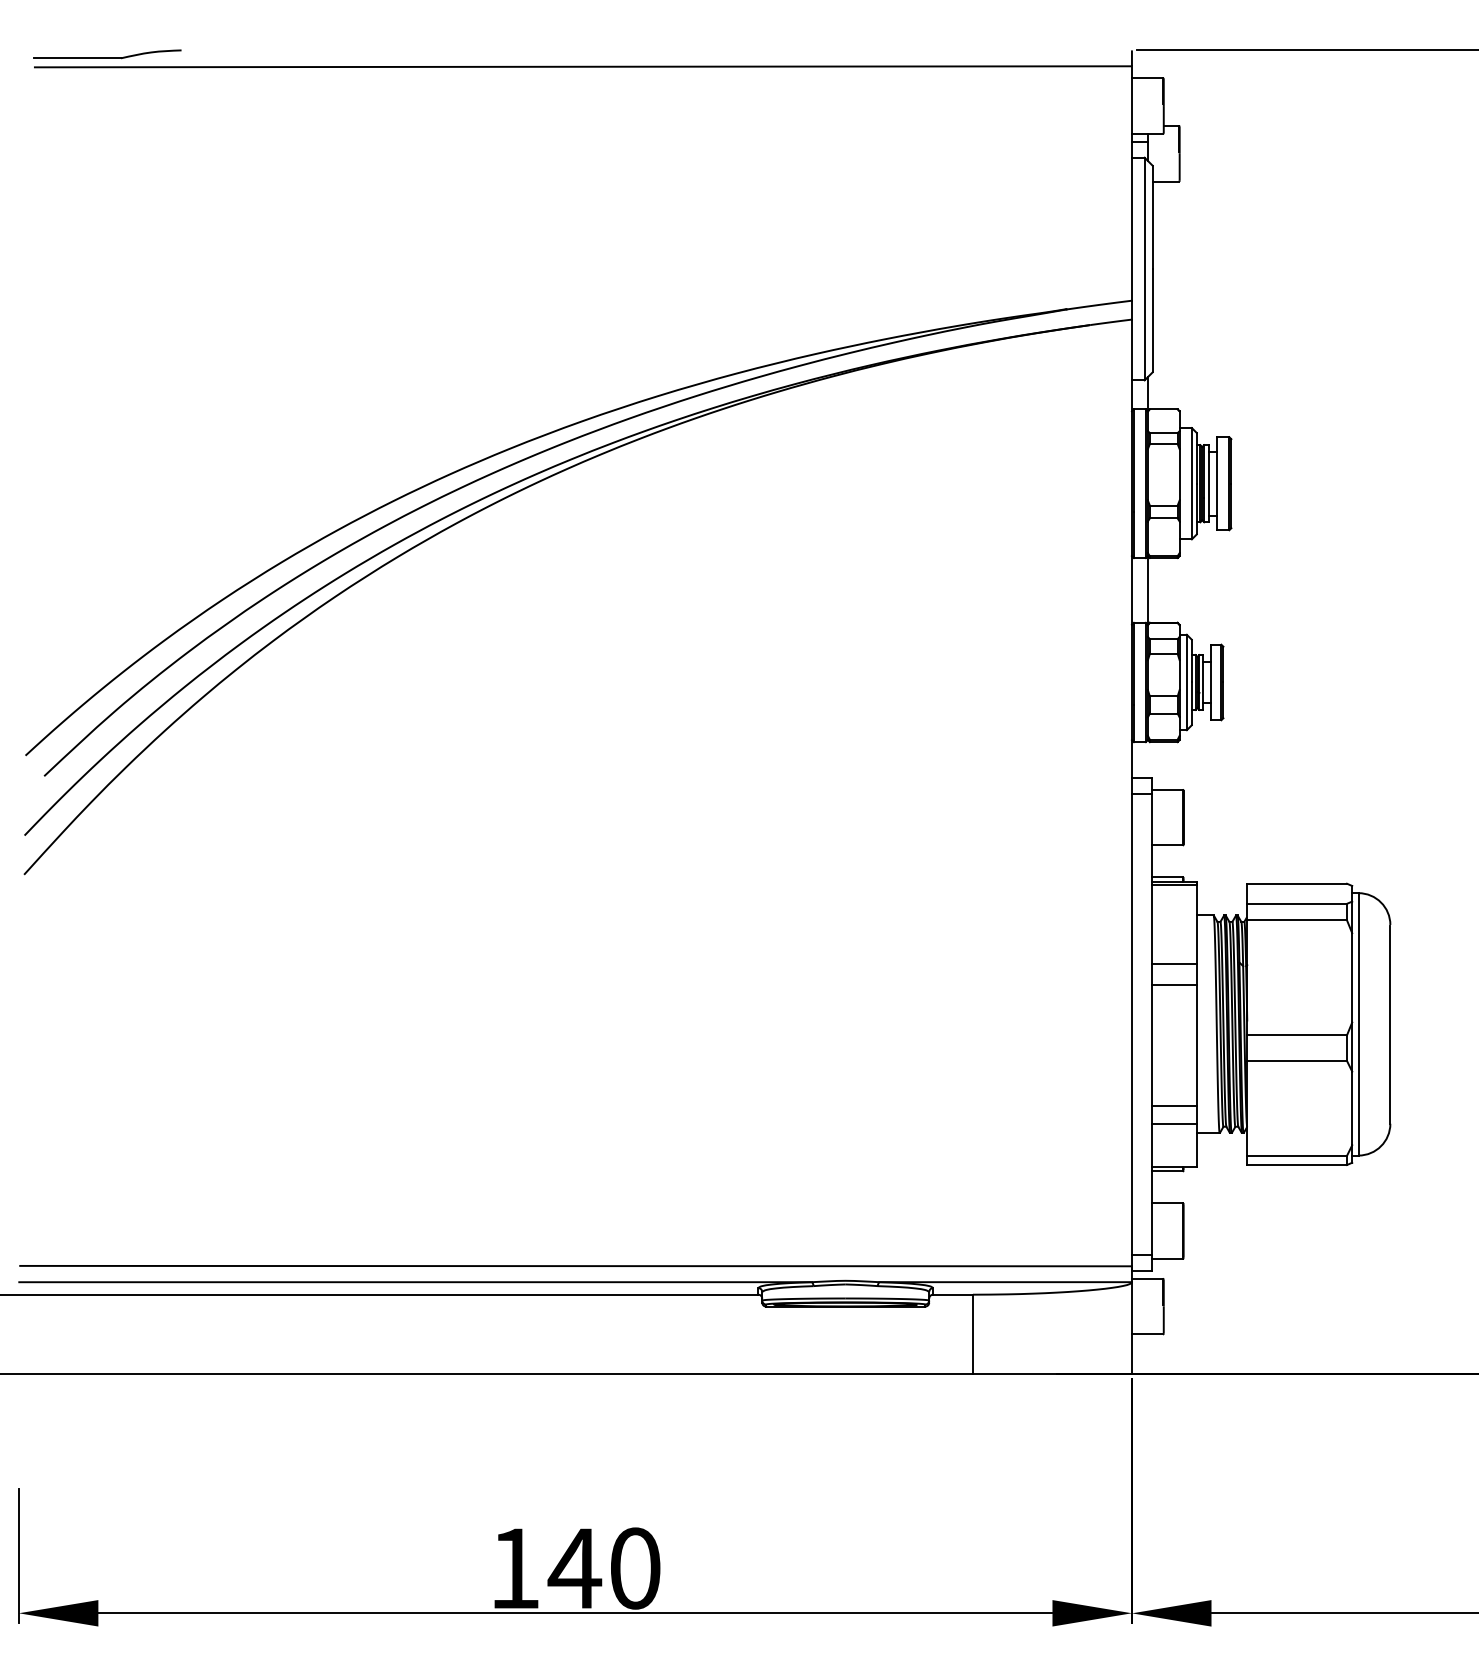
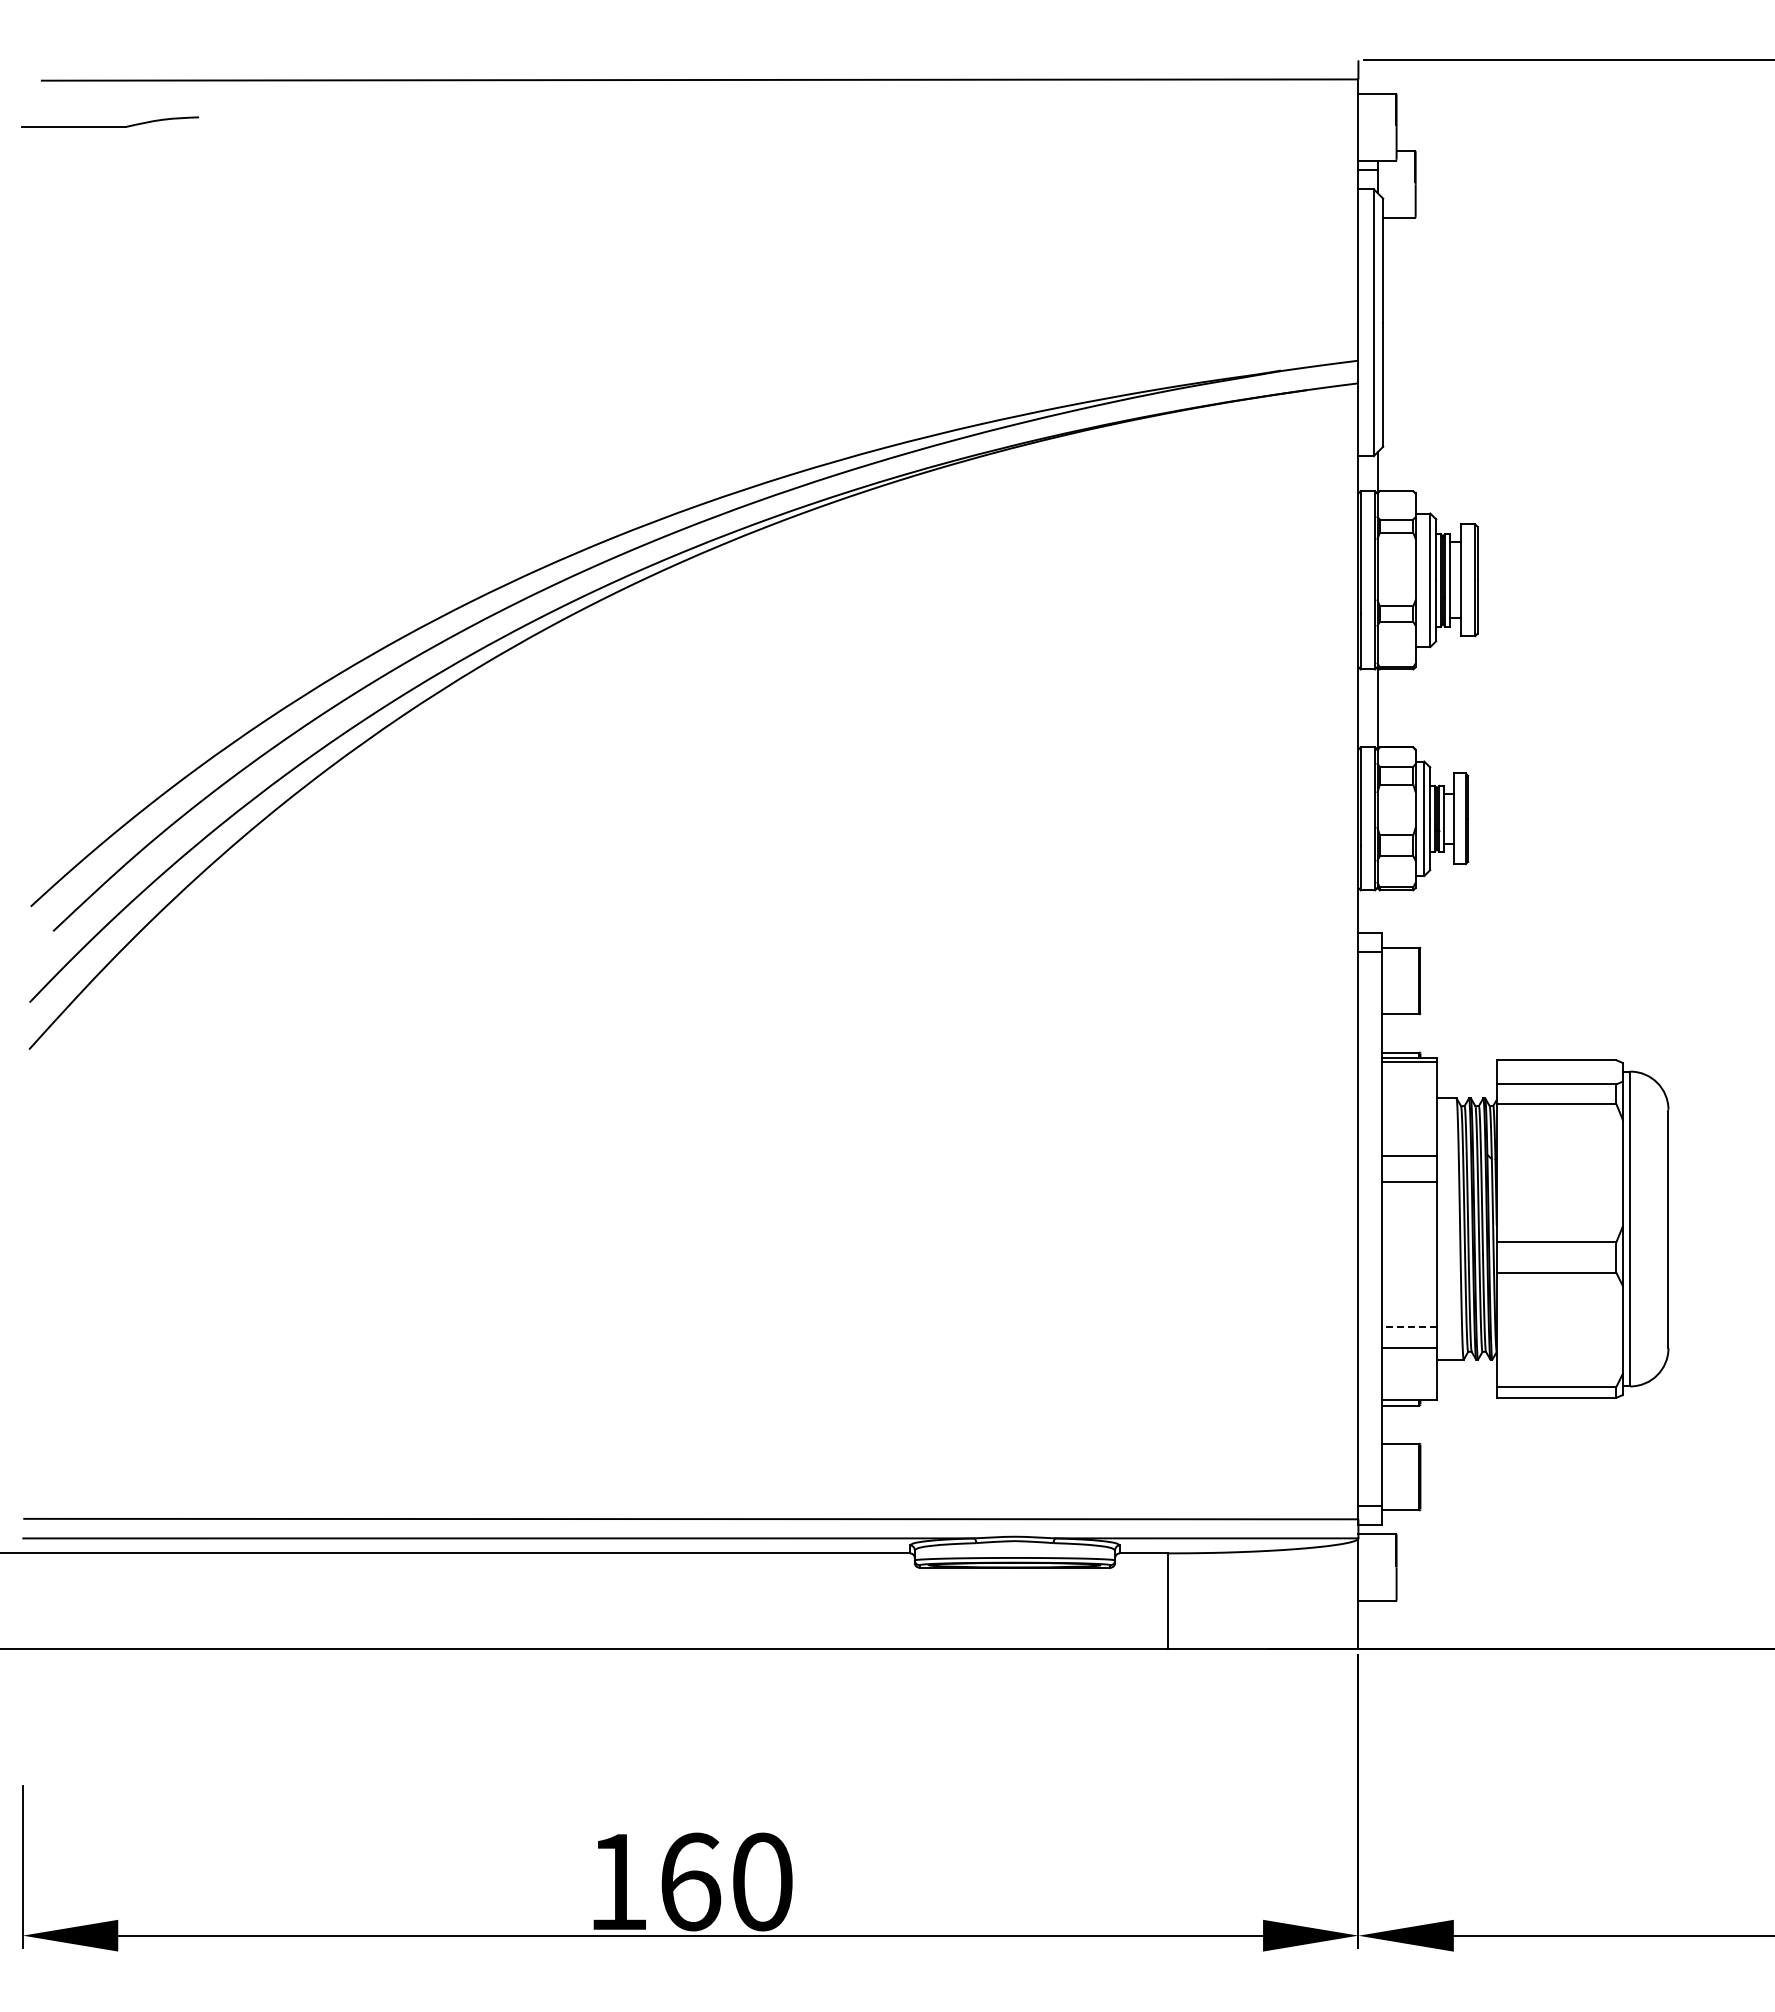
part: (106, 53) -> (109, 121), moved
line: (1173, 1106) -> (1408, 1327), solid -> dashed
text: (574, 1568) -> (689, 1881), 140 -> 160

